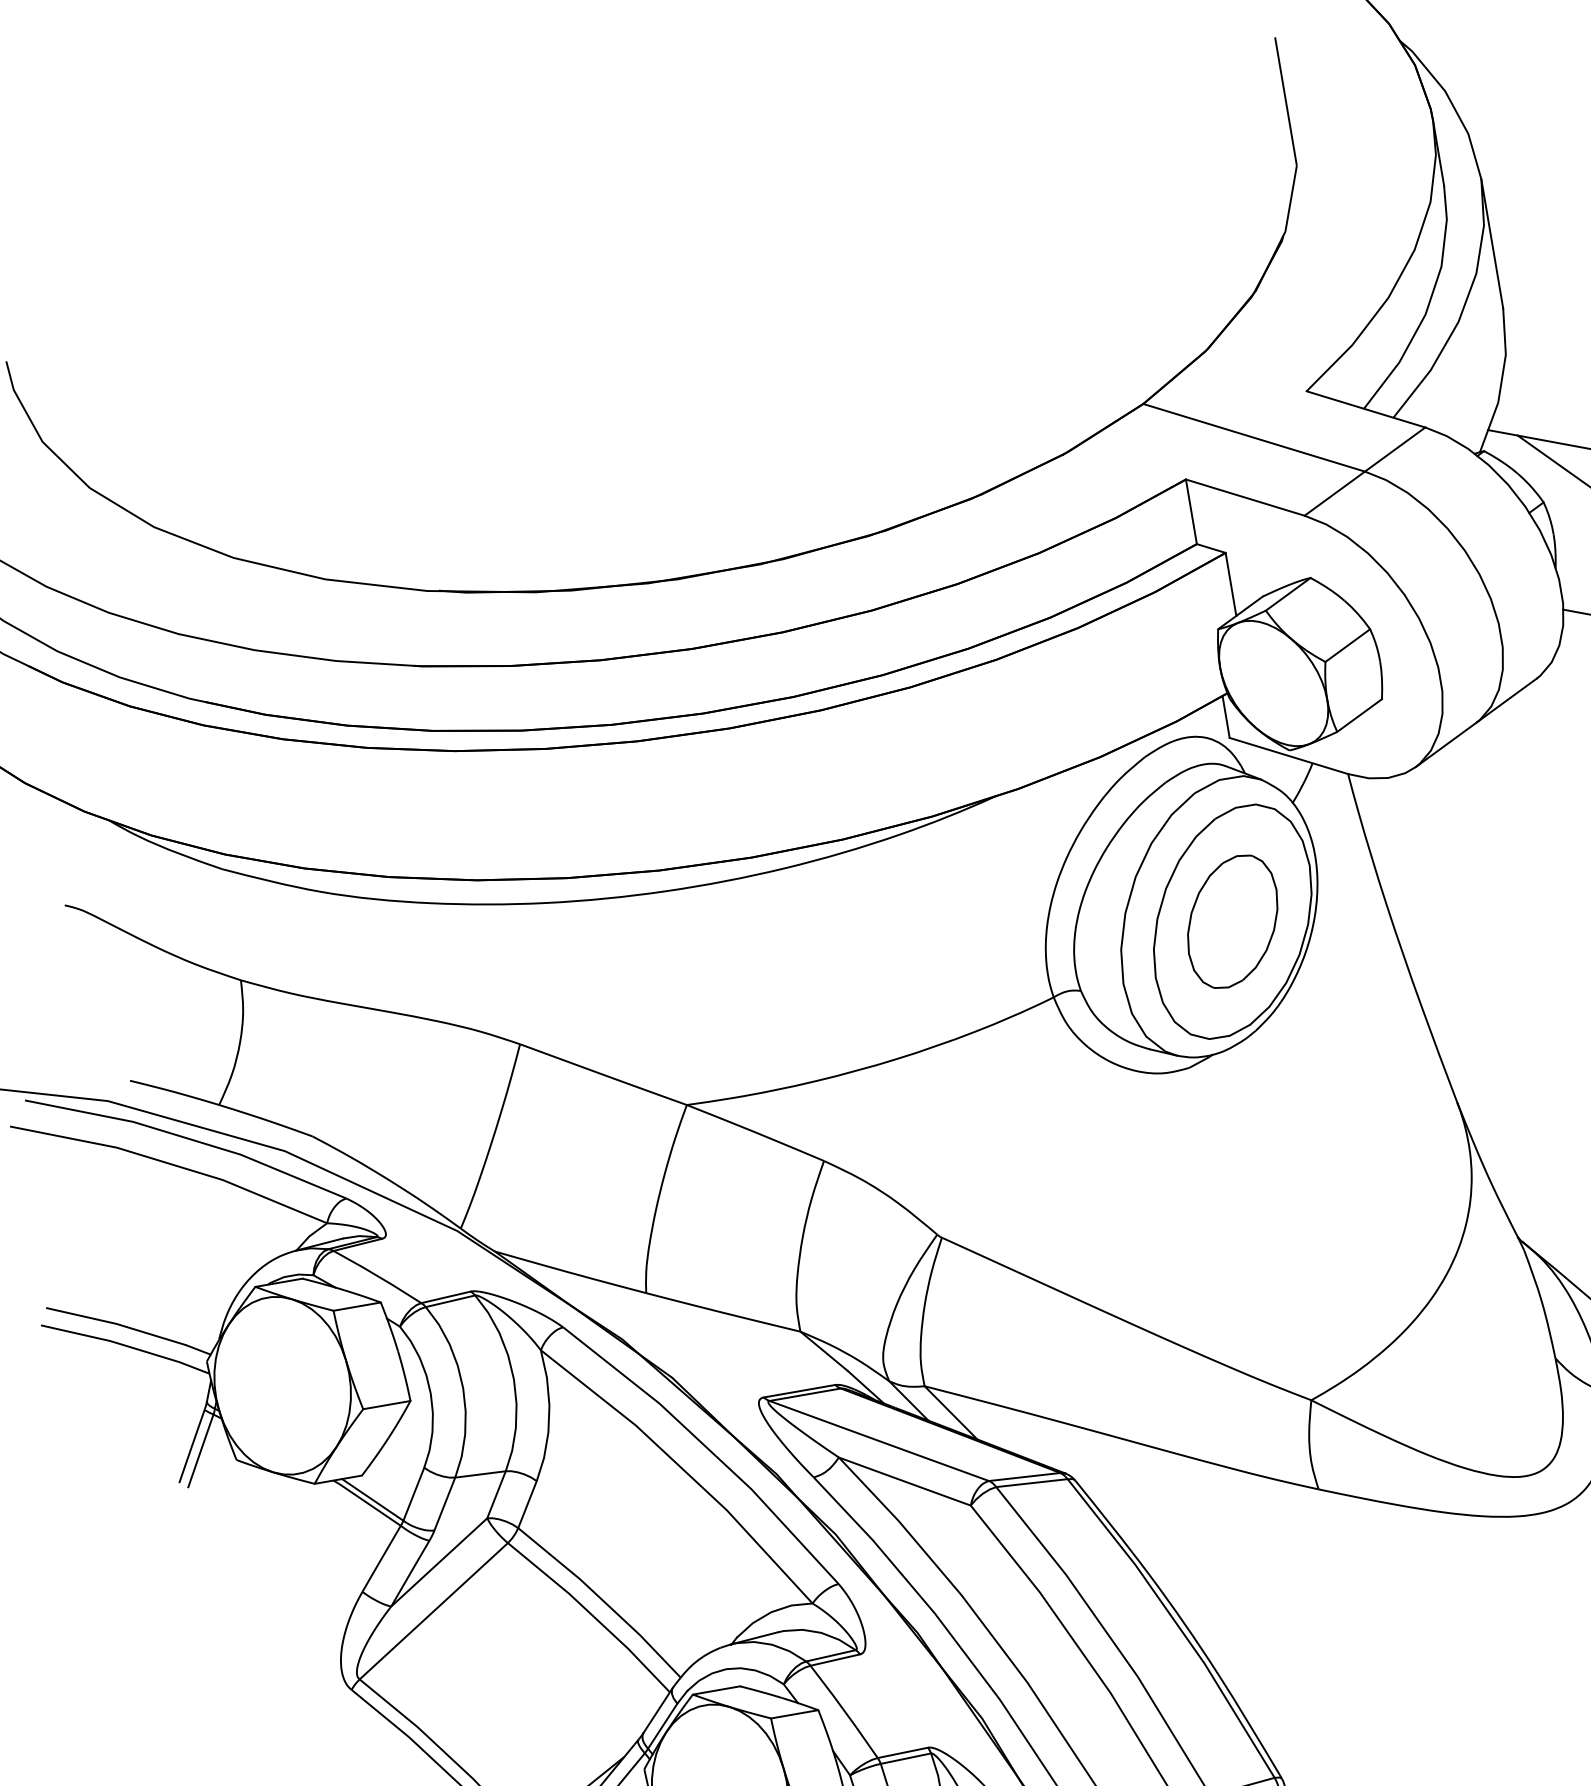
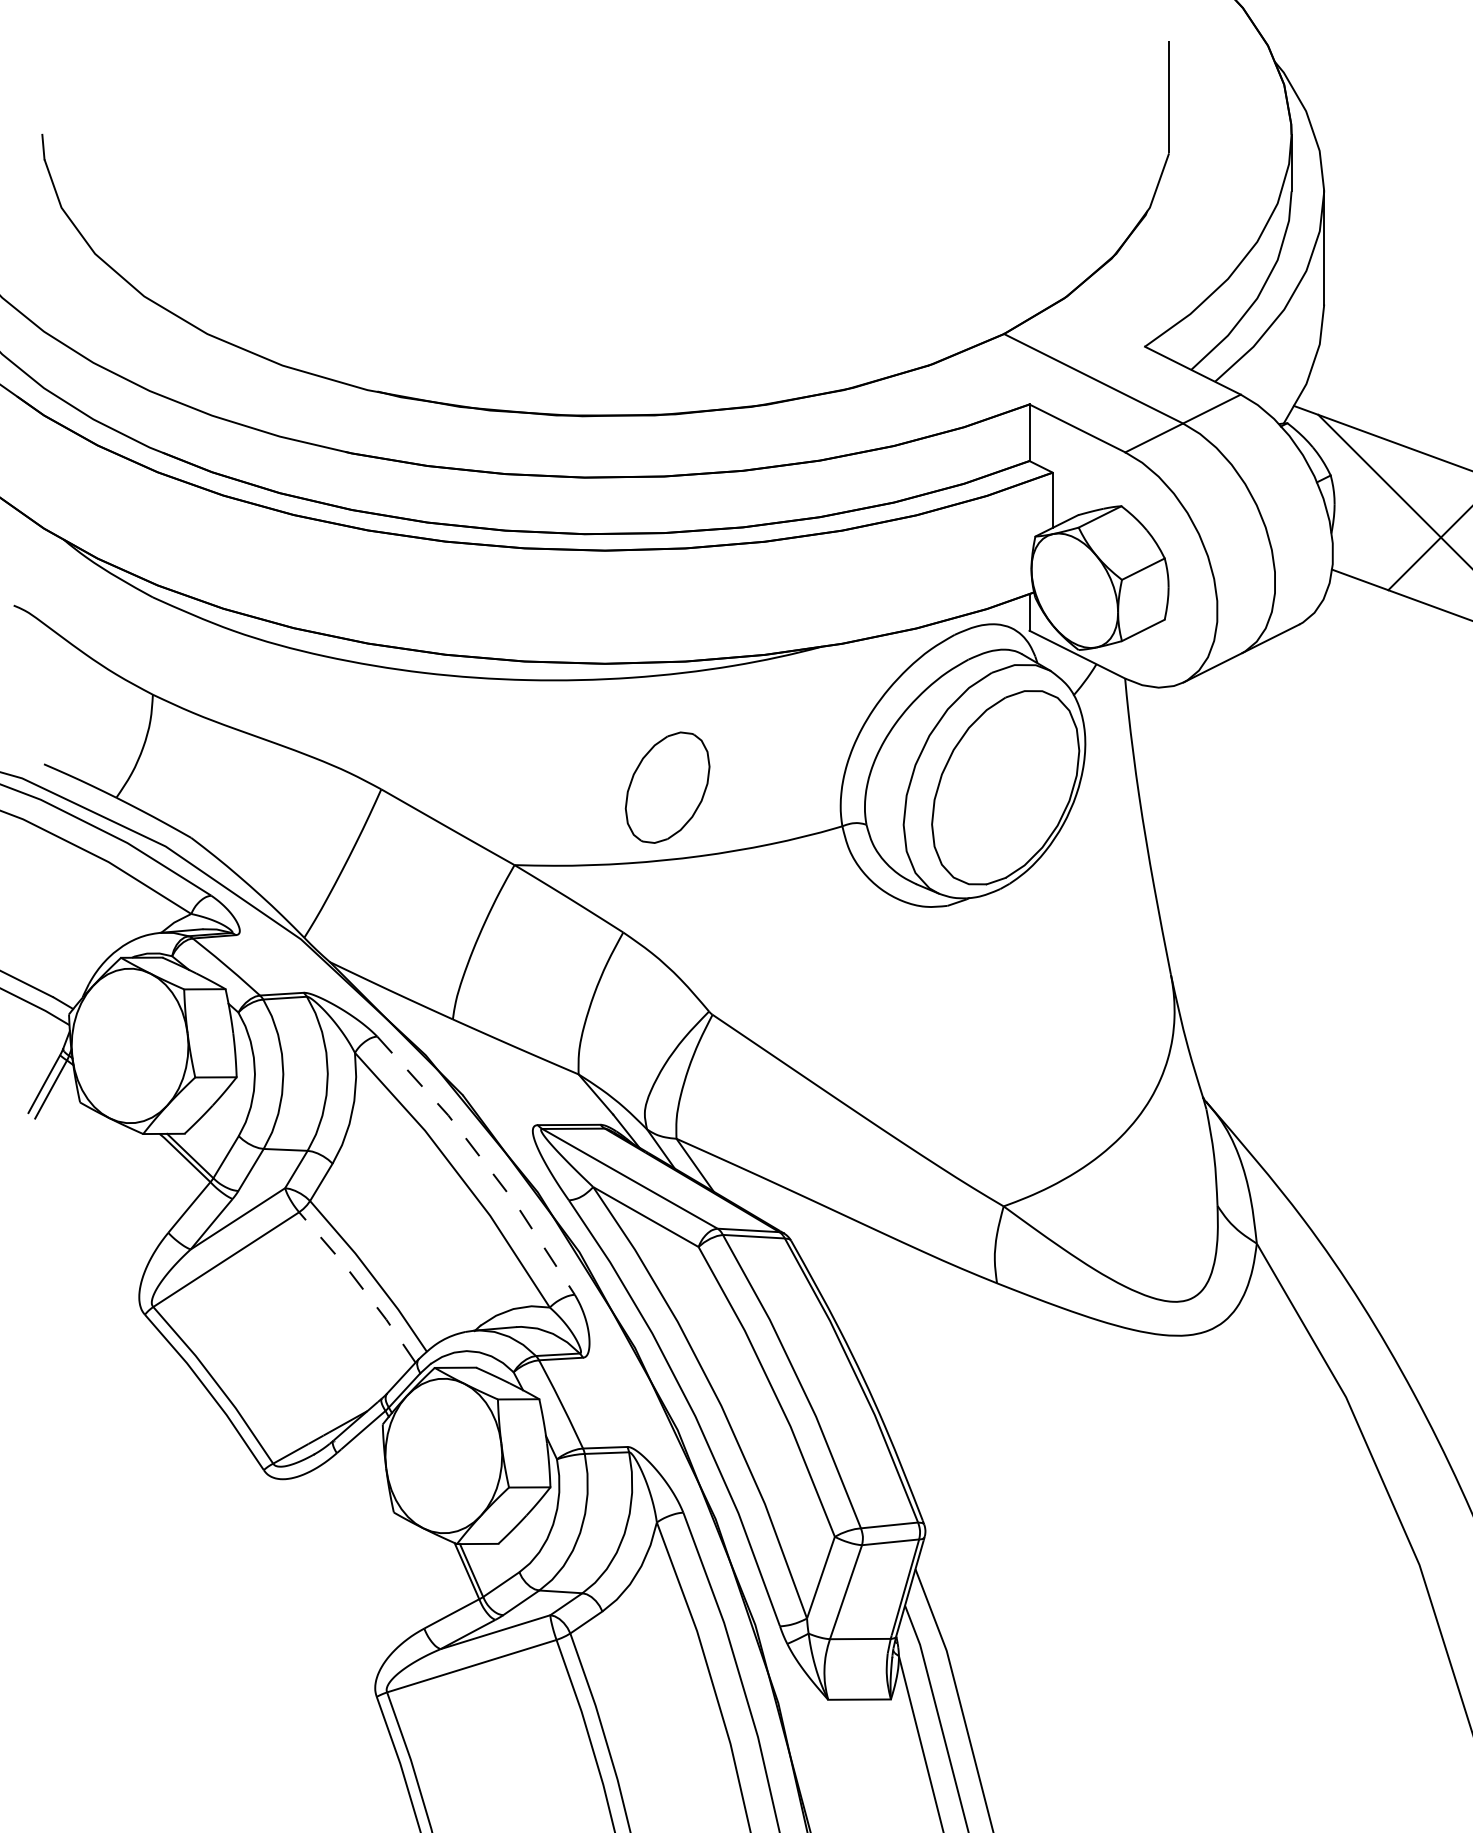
part: (1232, 921) -> (667, 787), moved
line: (707, 1448) -> (482, 1160), solid -> dashed
line: (590, 1613) -> (359, 1284), solid -> dashed

